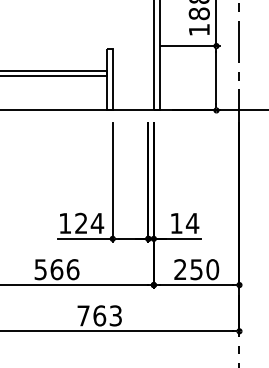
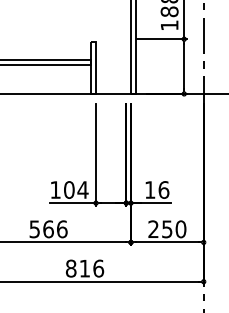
text: (81, 222) -> (69, 189), 124 -> 104
text: (192, 222) -> (163, 189), 14 -> 16
text: (99, 315) -> (84, 268), 763 -> 816

